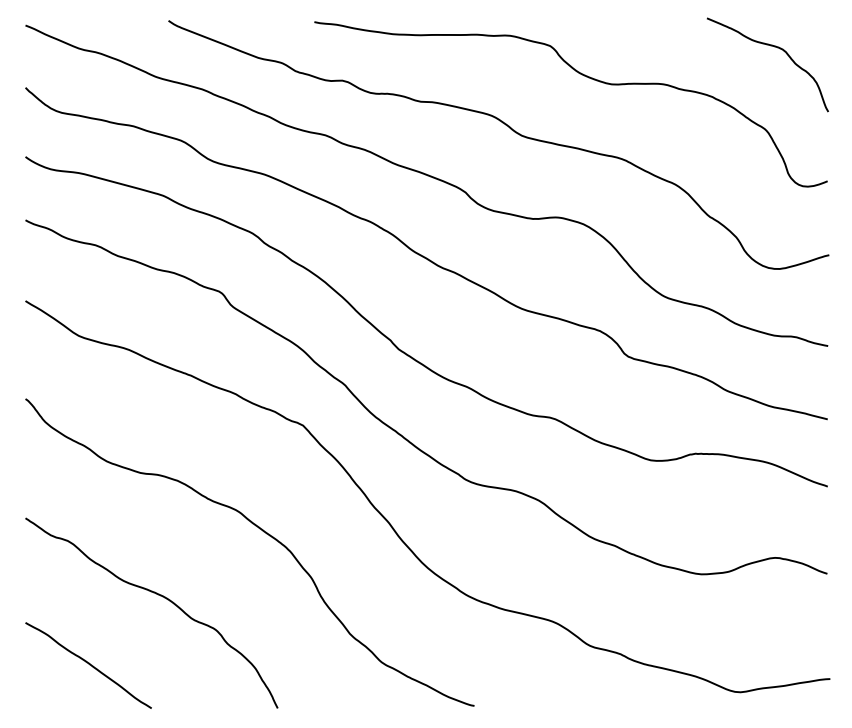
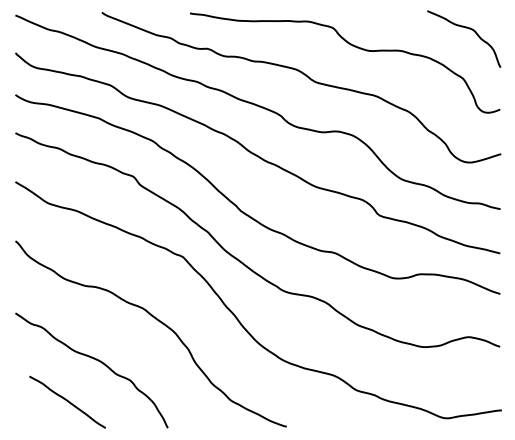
curve: (88, 664) -> (67, 401), moved

